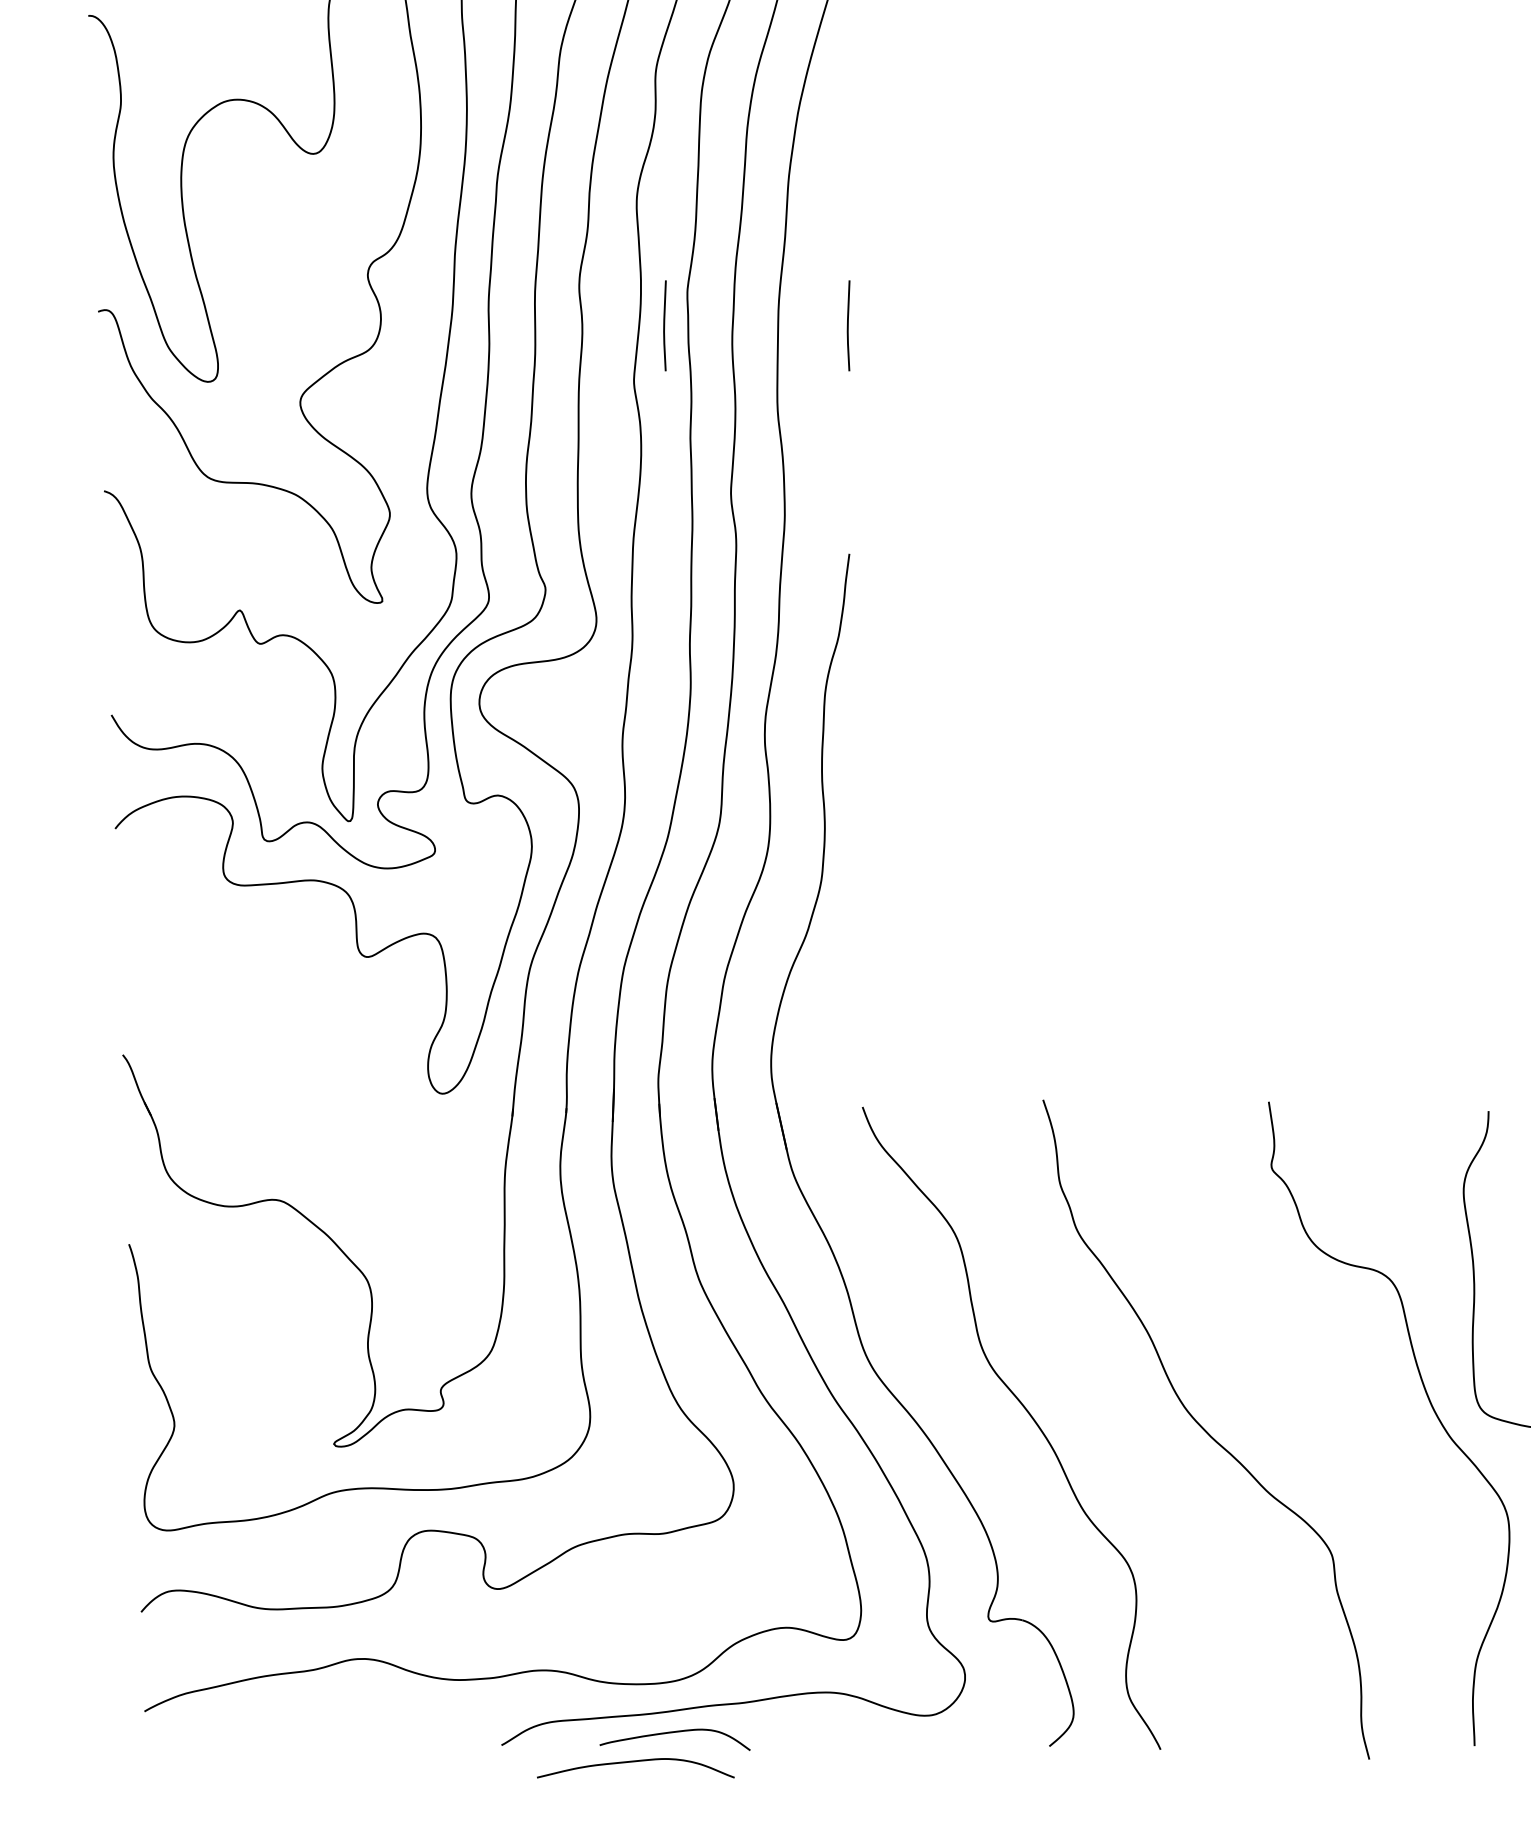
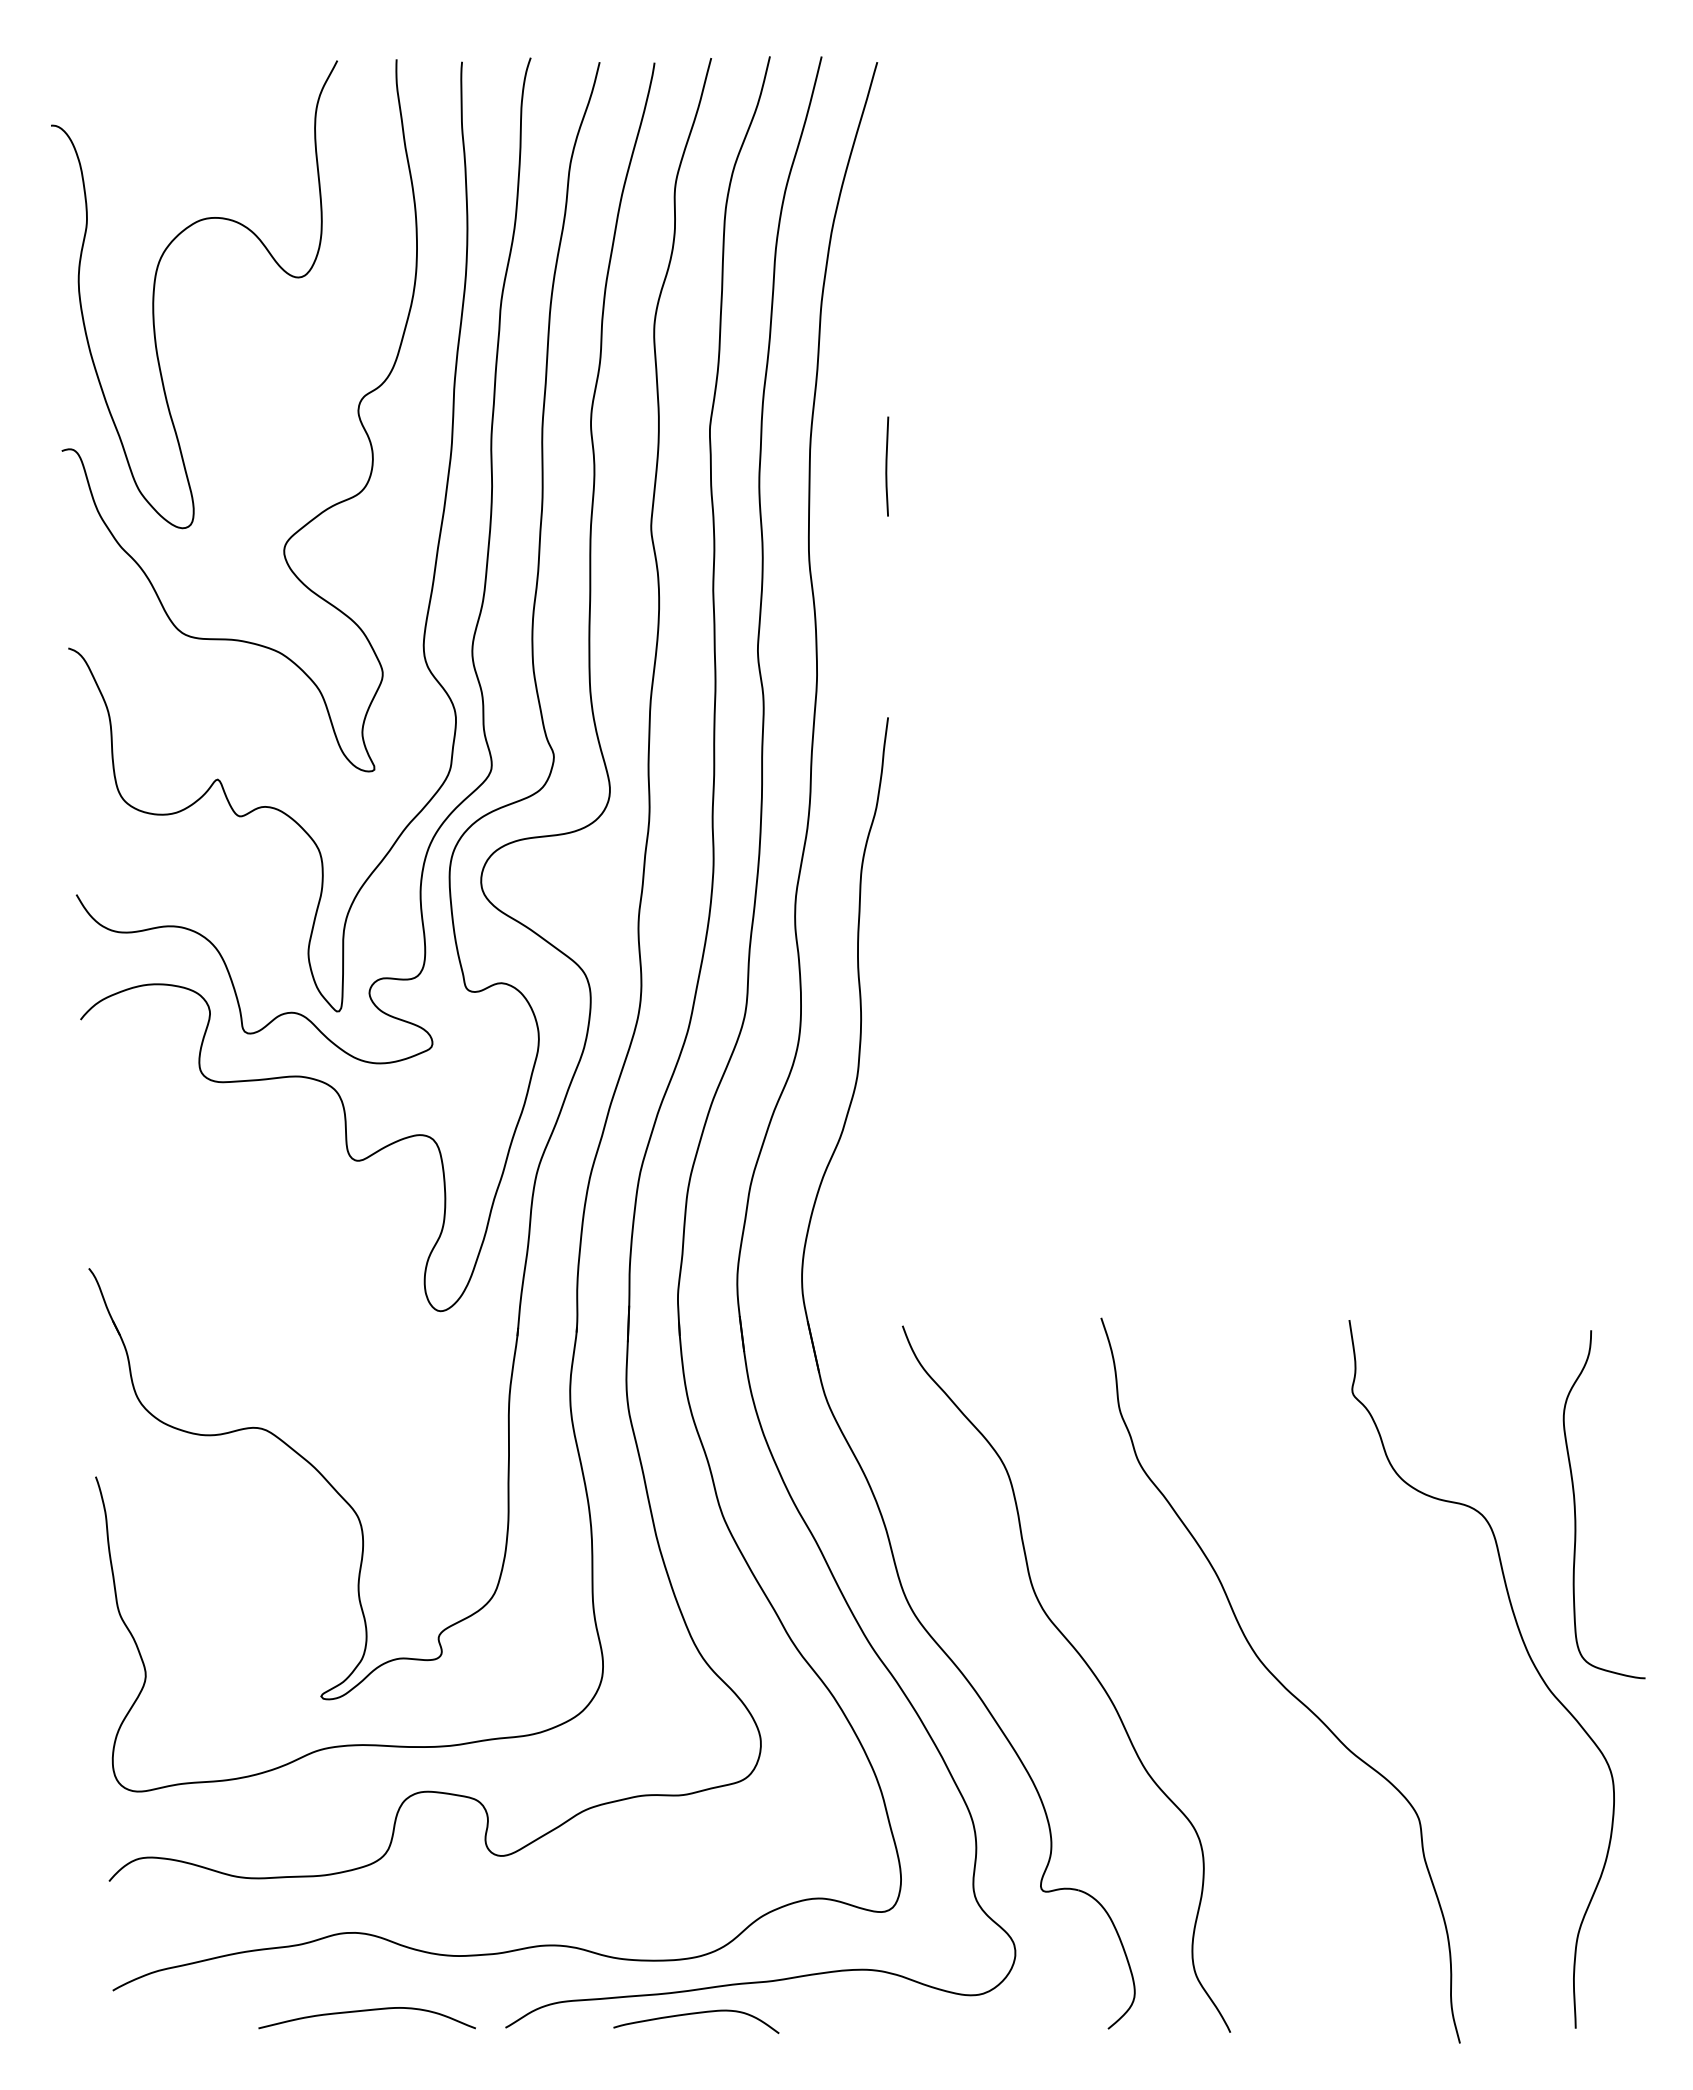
line: (665, 325) -> (685, 466), removed
curve: (635, 1762) -> (366, 2011), moved

